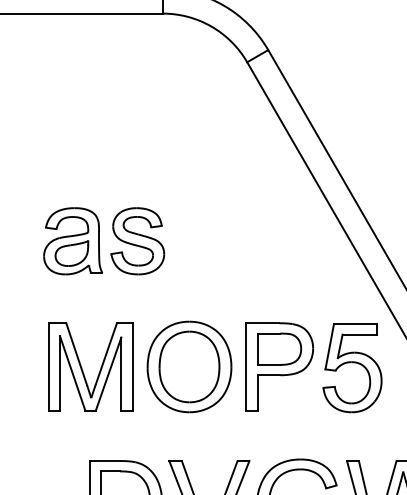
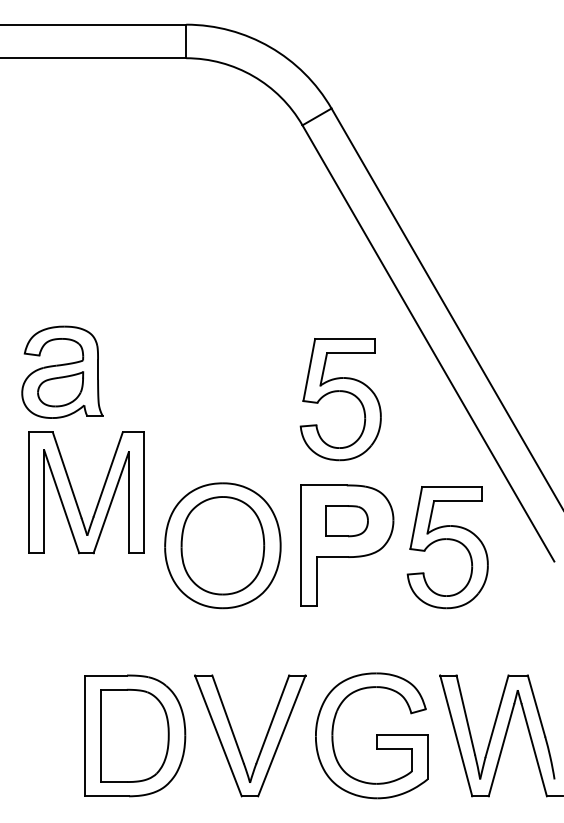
part: (137, 240) -> (151, 371), removed
part: (275, 255) -> (341, 392), added
part: (279, 348) -> (346, 520), size x0.7
part: (82, 369) -> (75, 496), moved

